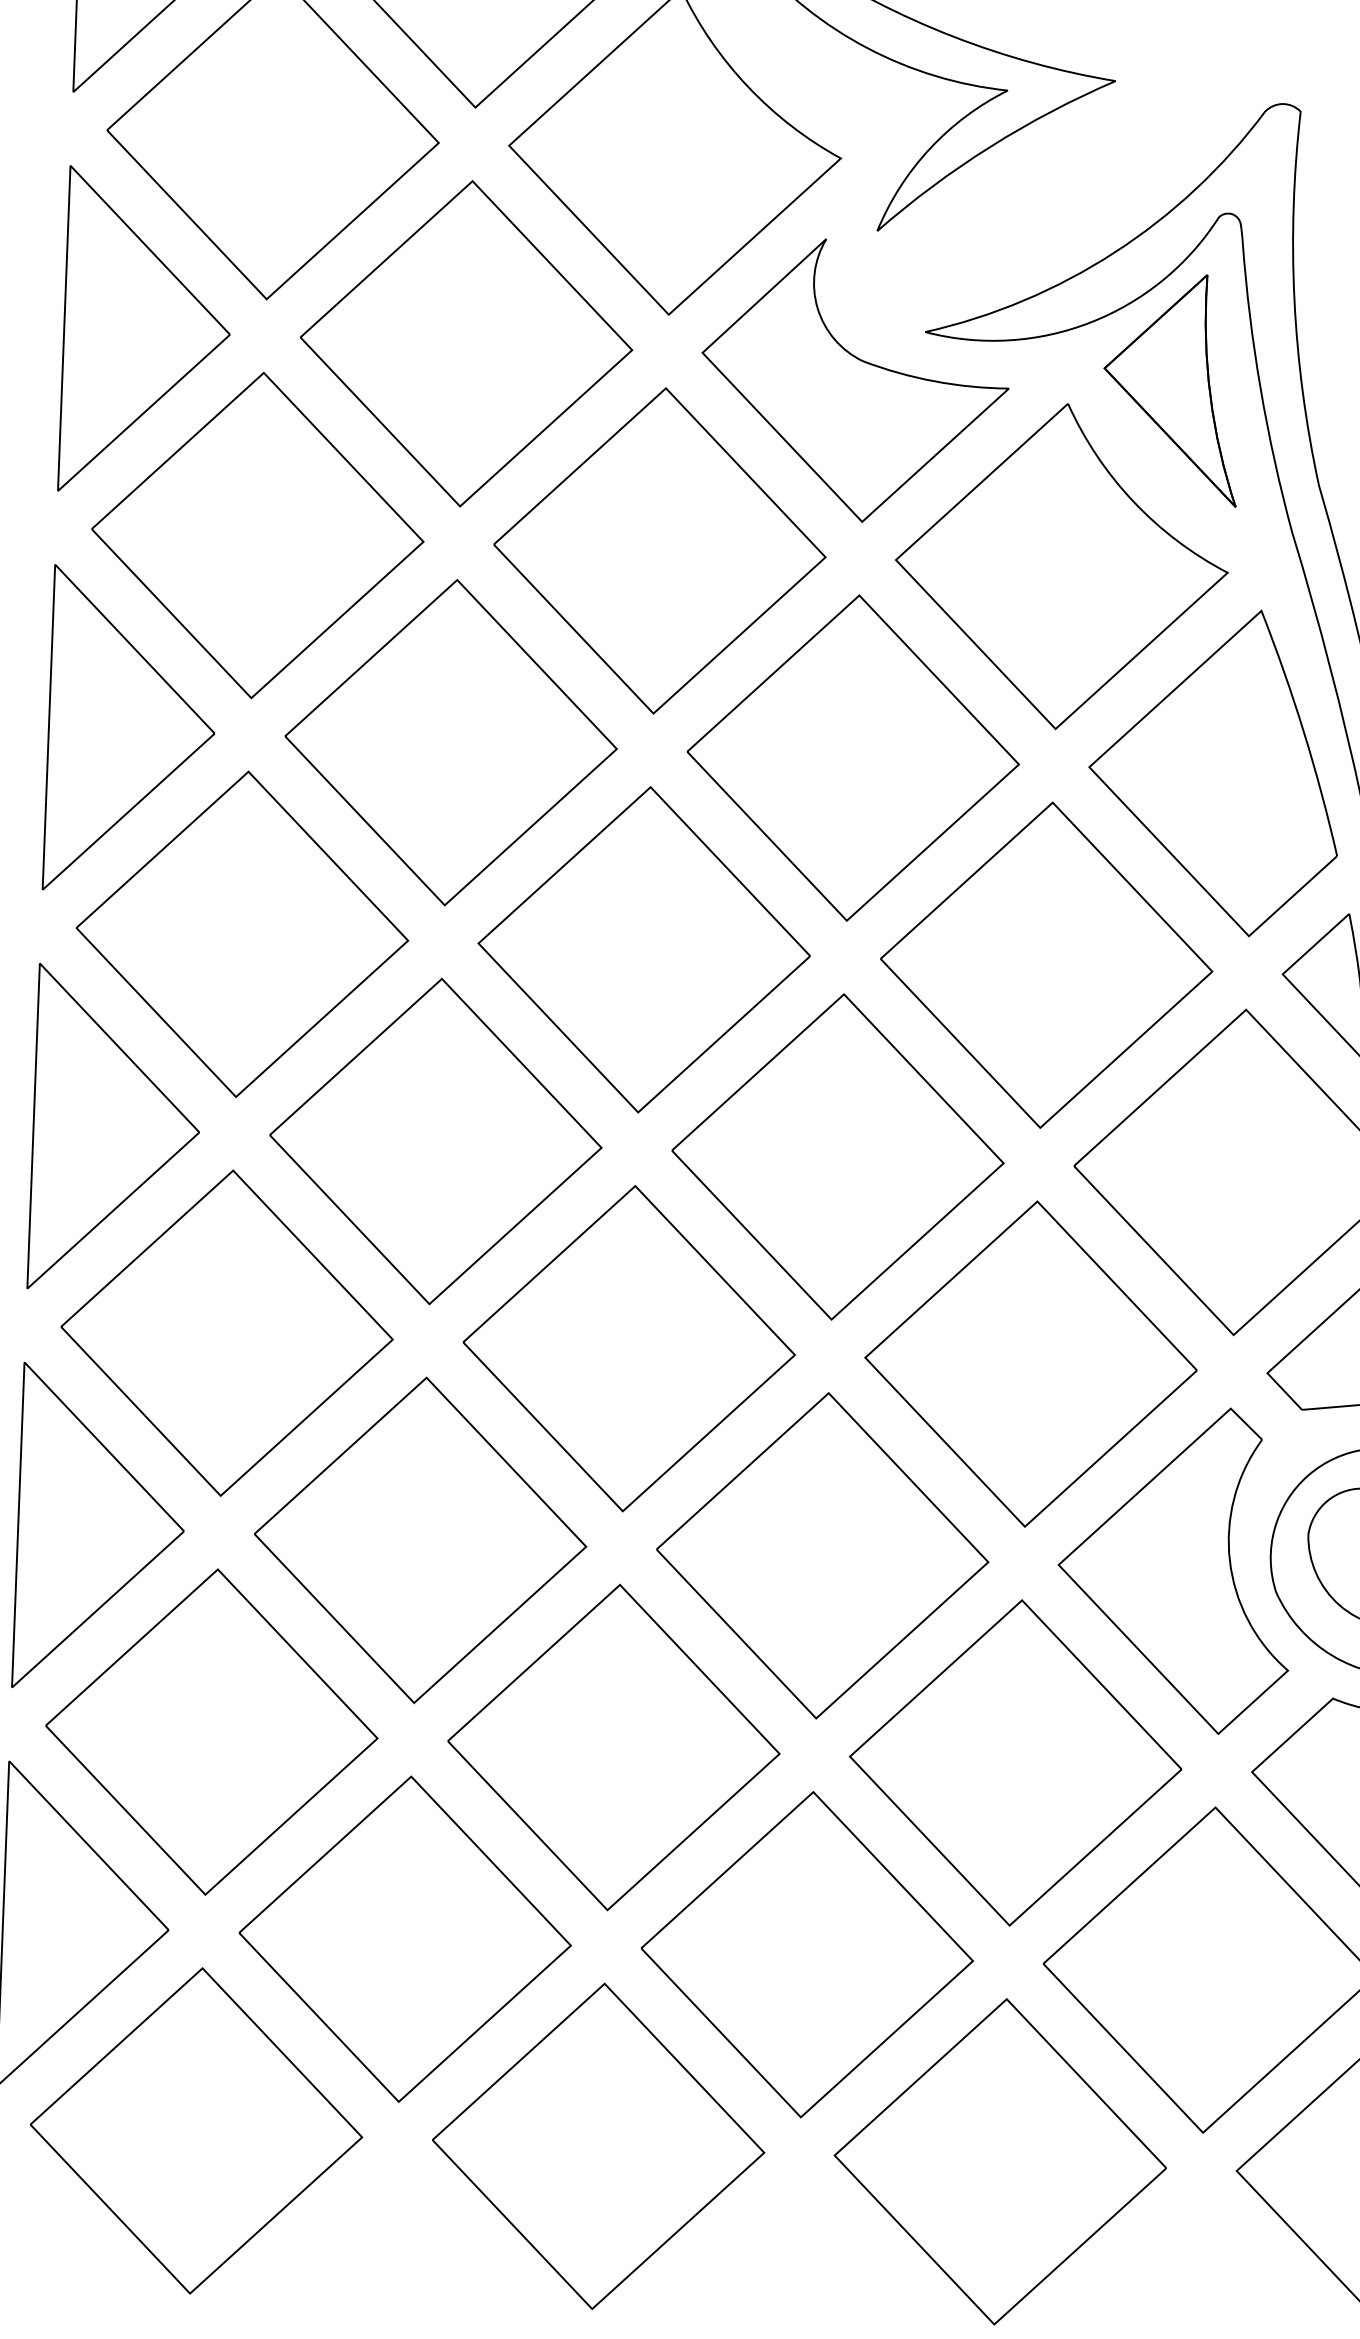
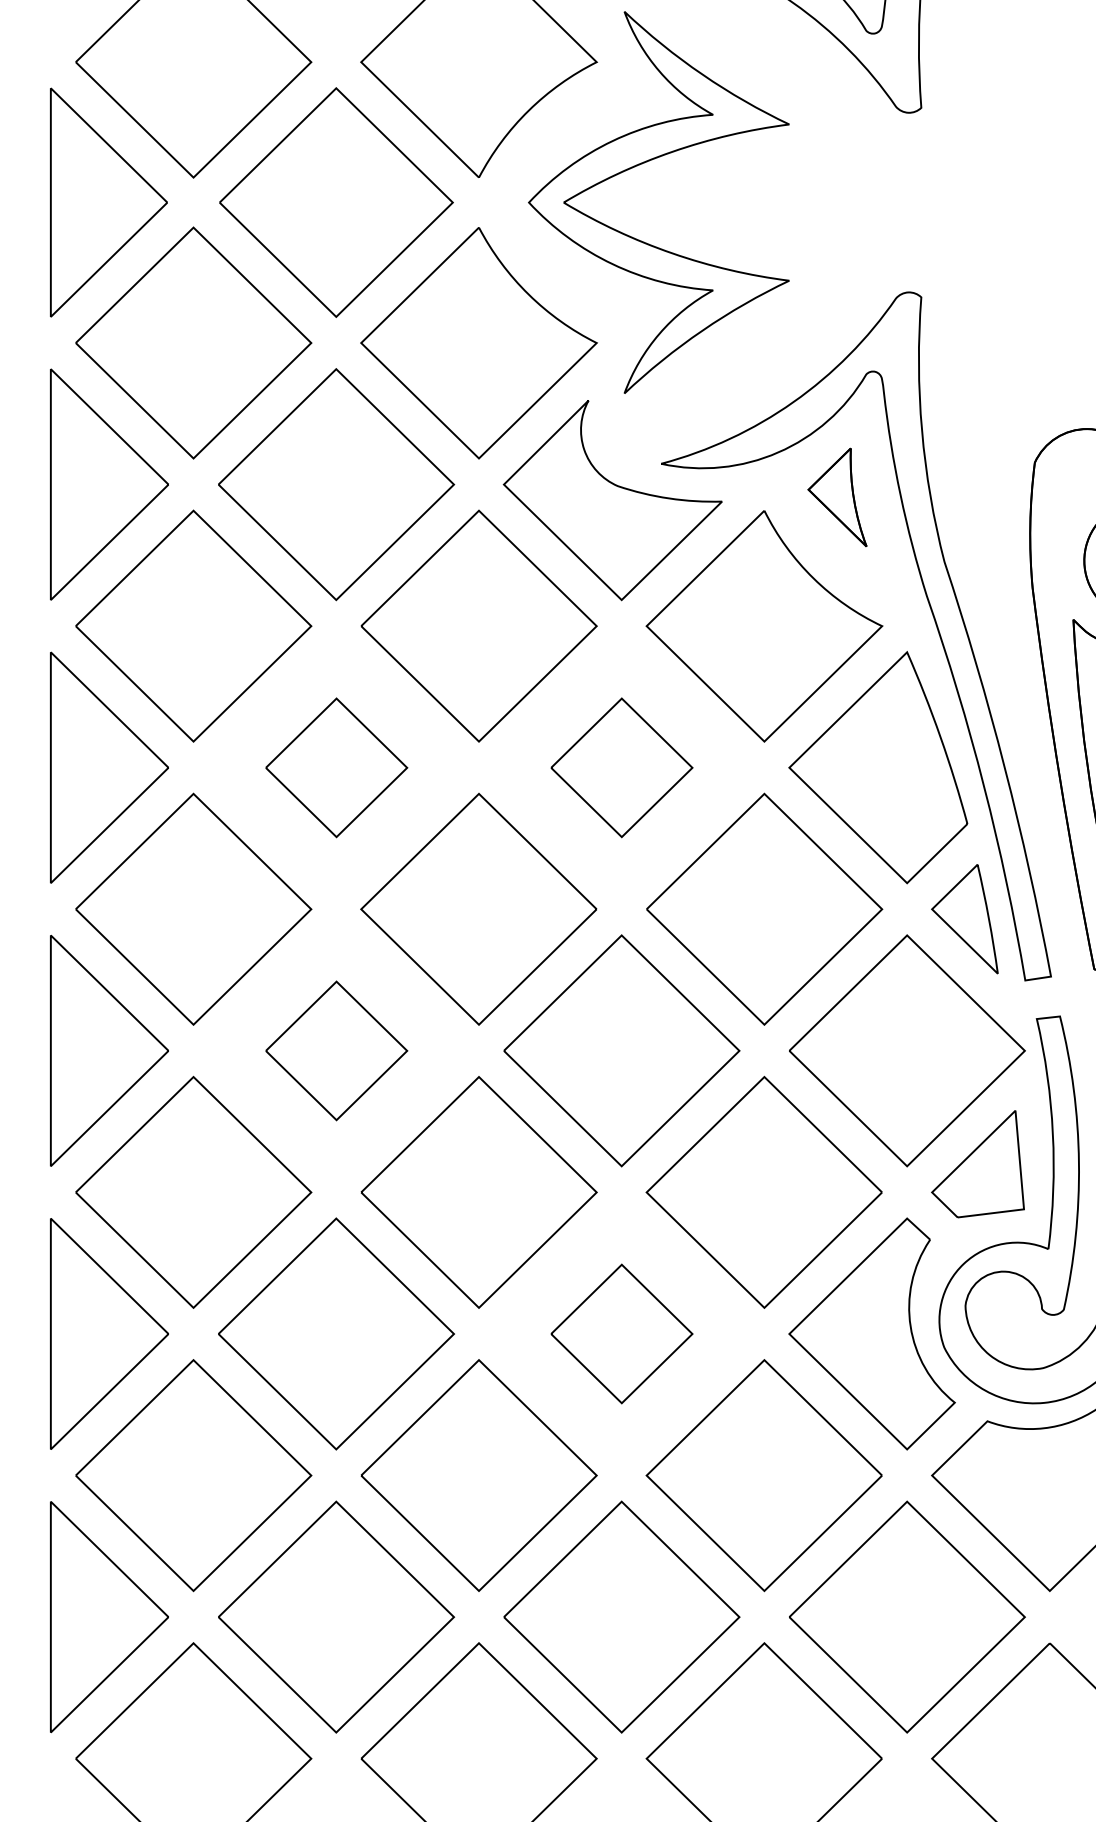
part: (1171, 389) -> (837, 497), size x0.6
part: (451, 742) -> (336, 767), size x0.6
part: (852, 757) -> (621, 767), size x0.6
part: (436, 1141) -> (336, 1050), size x0.6
part: (822, 1555) -> (621, 1333), size x0.6

